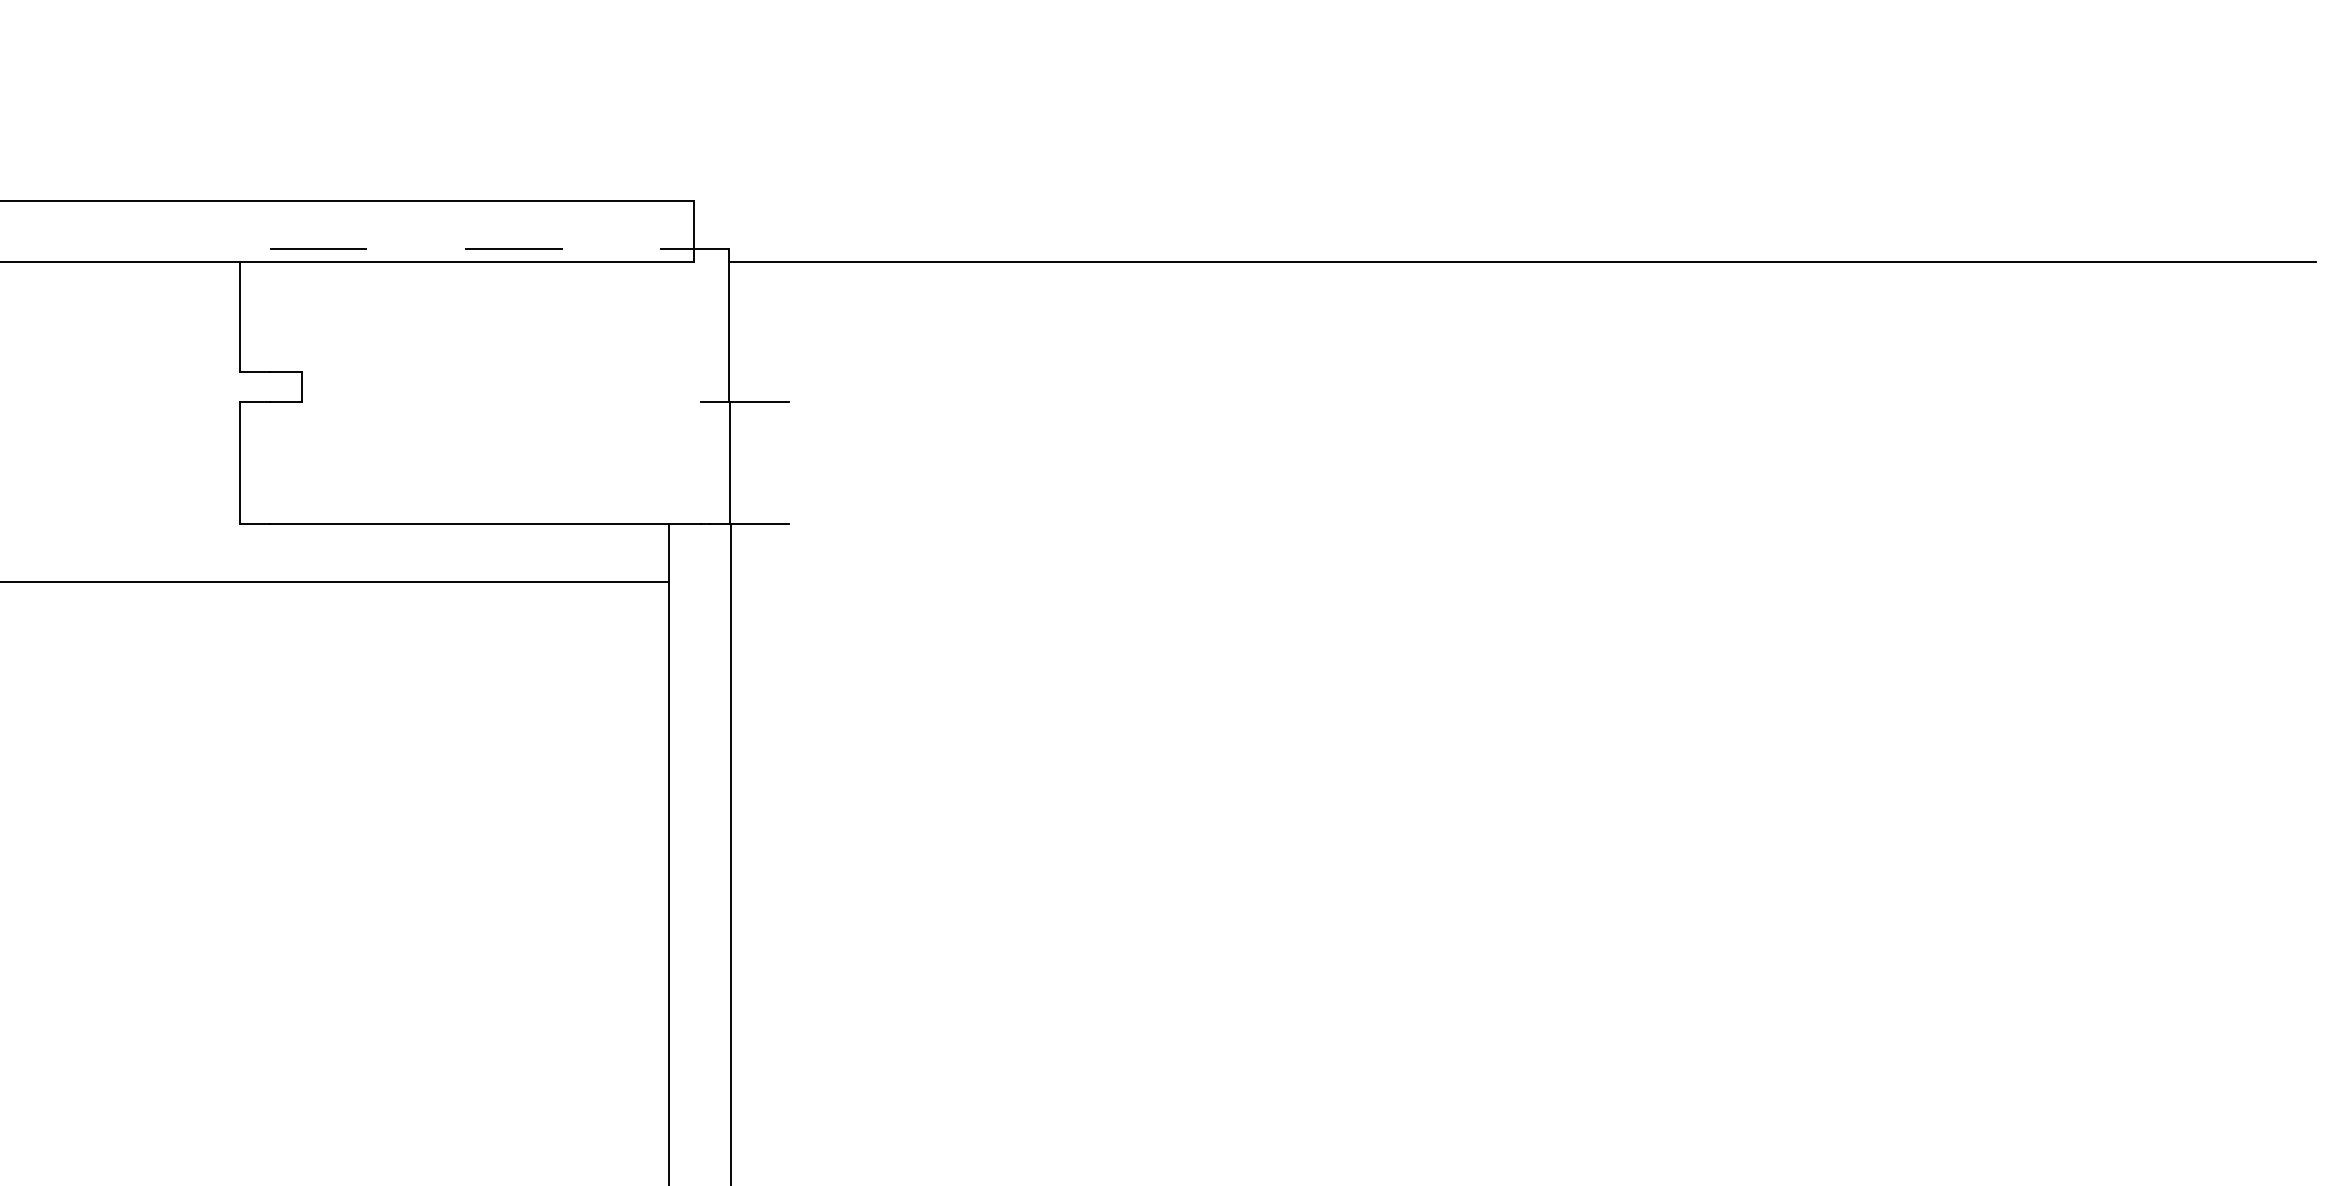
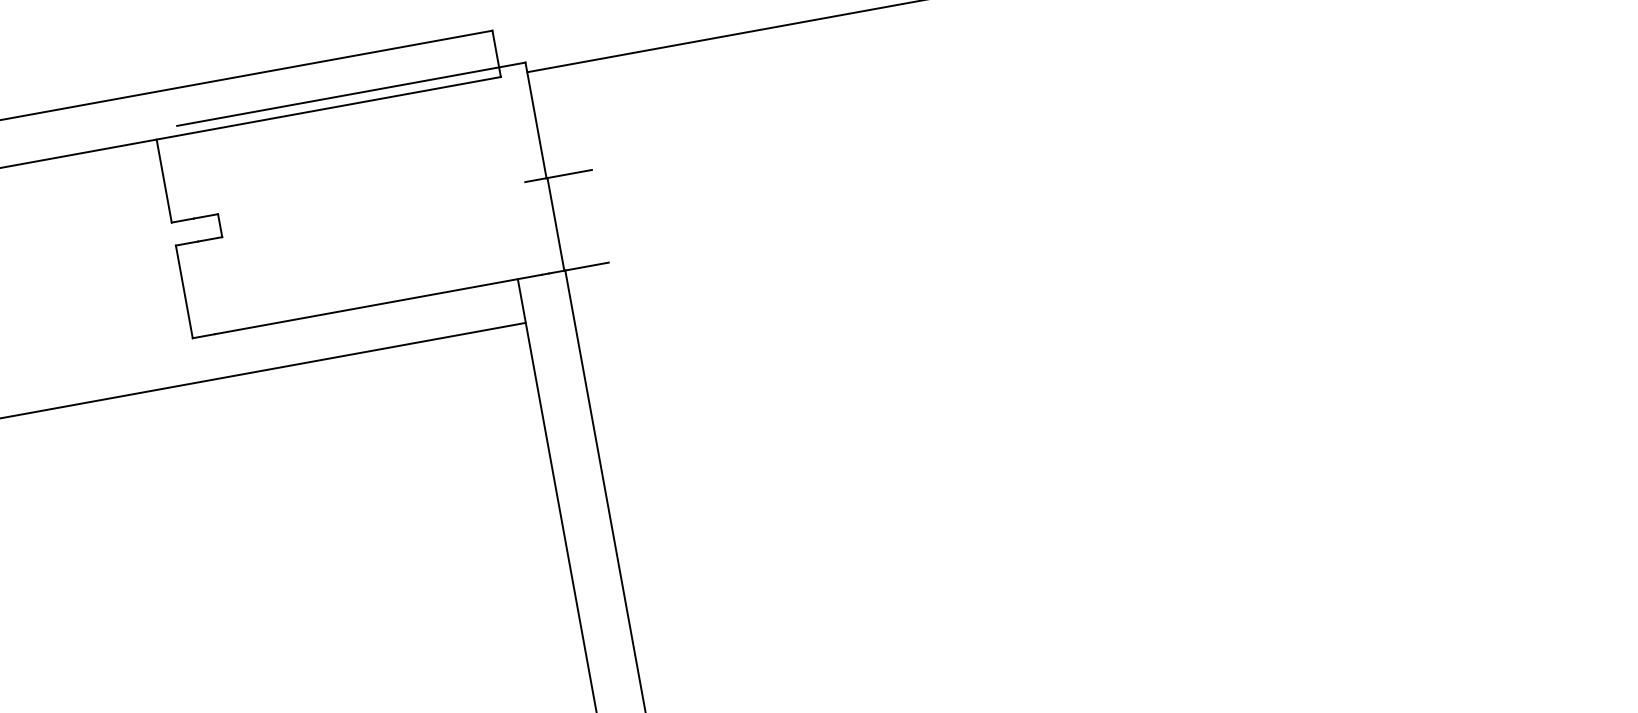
line: (499, 249) -> (351, 94), dashed -> solid

